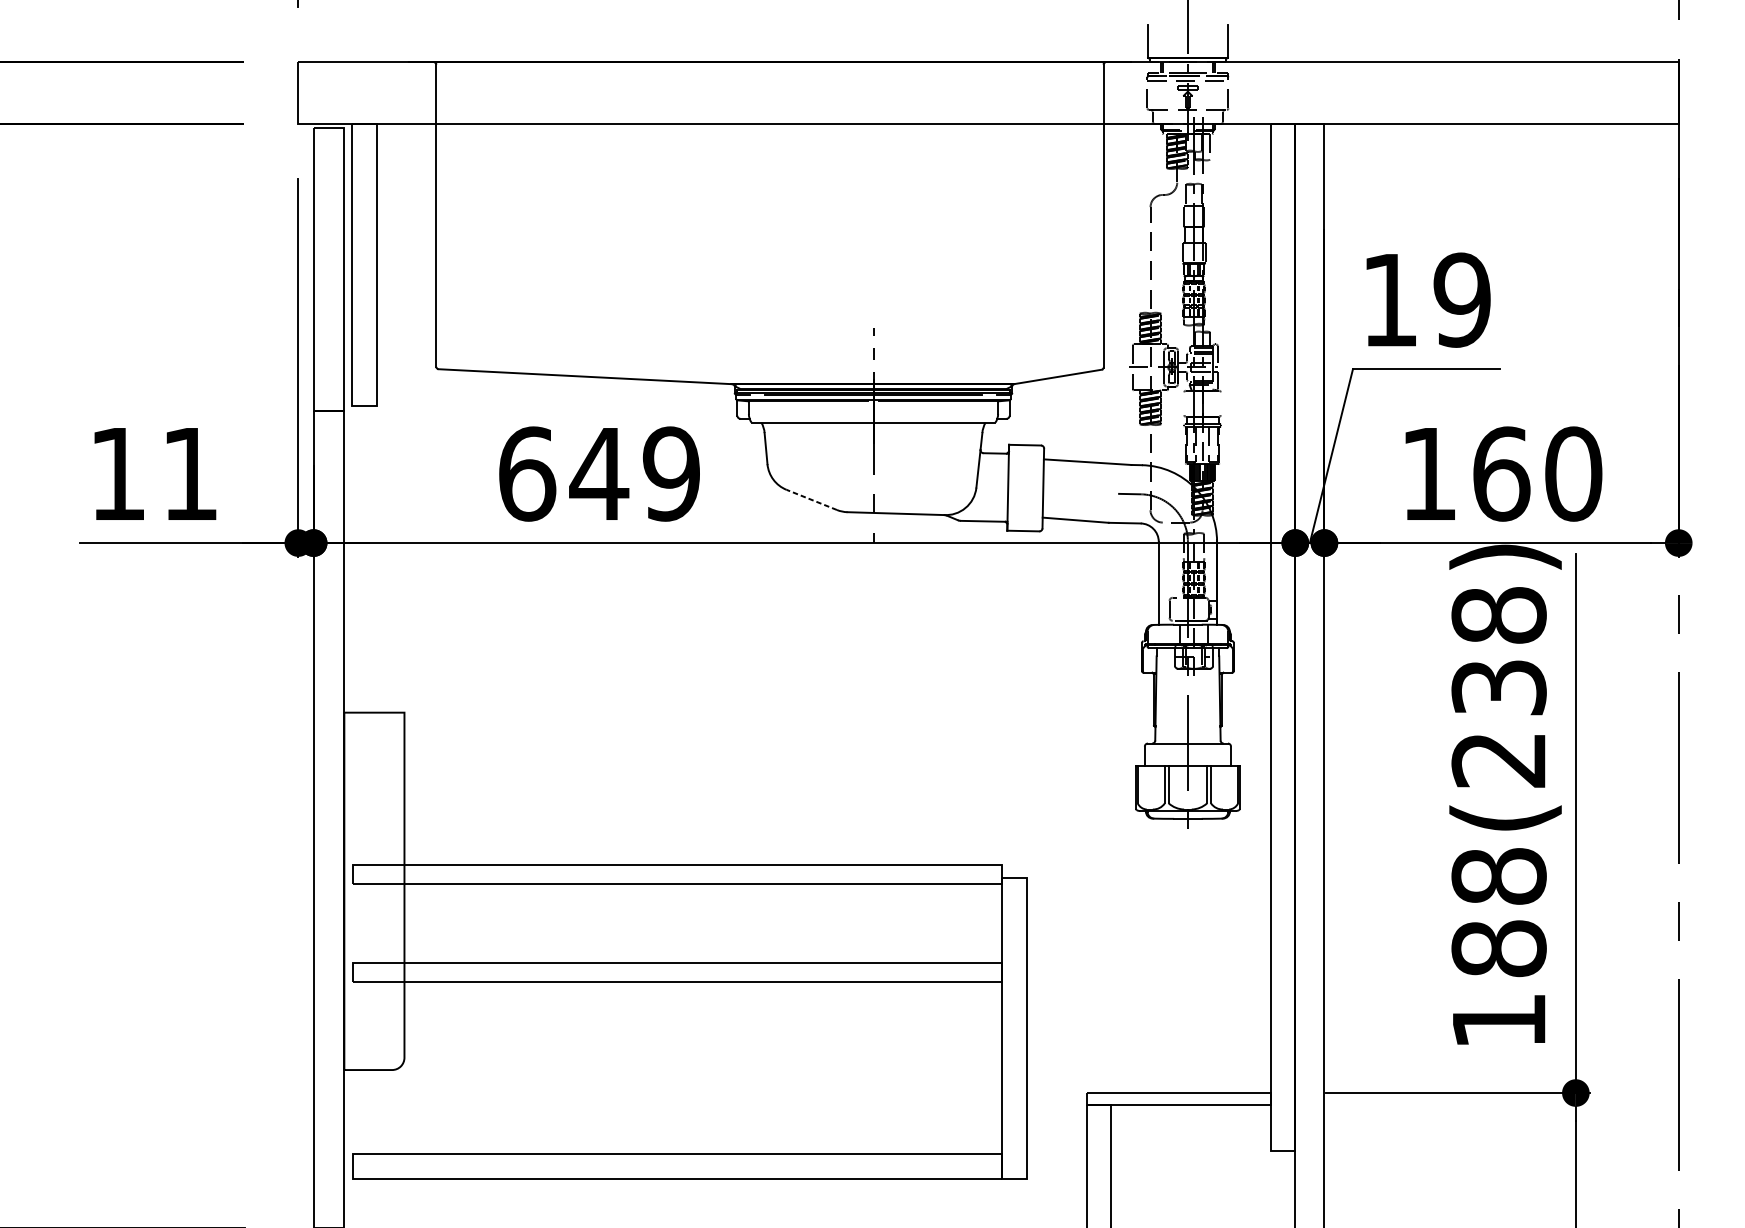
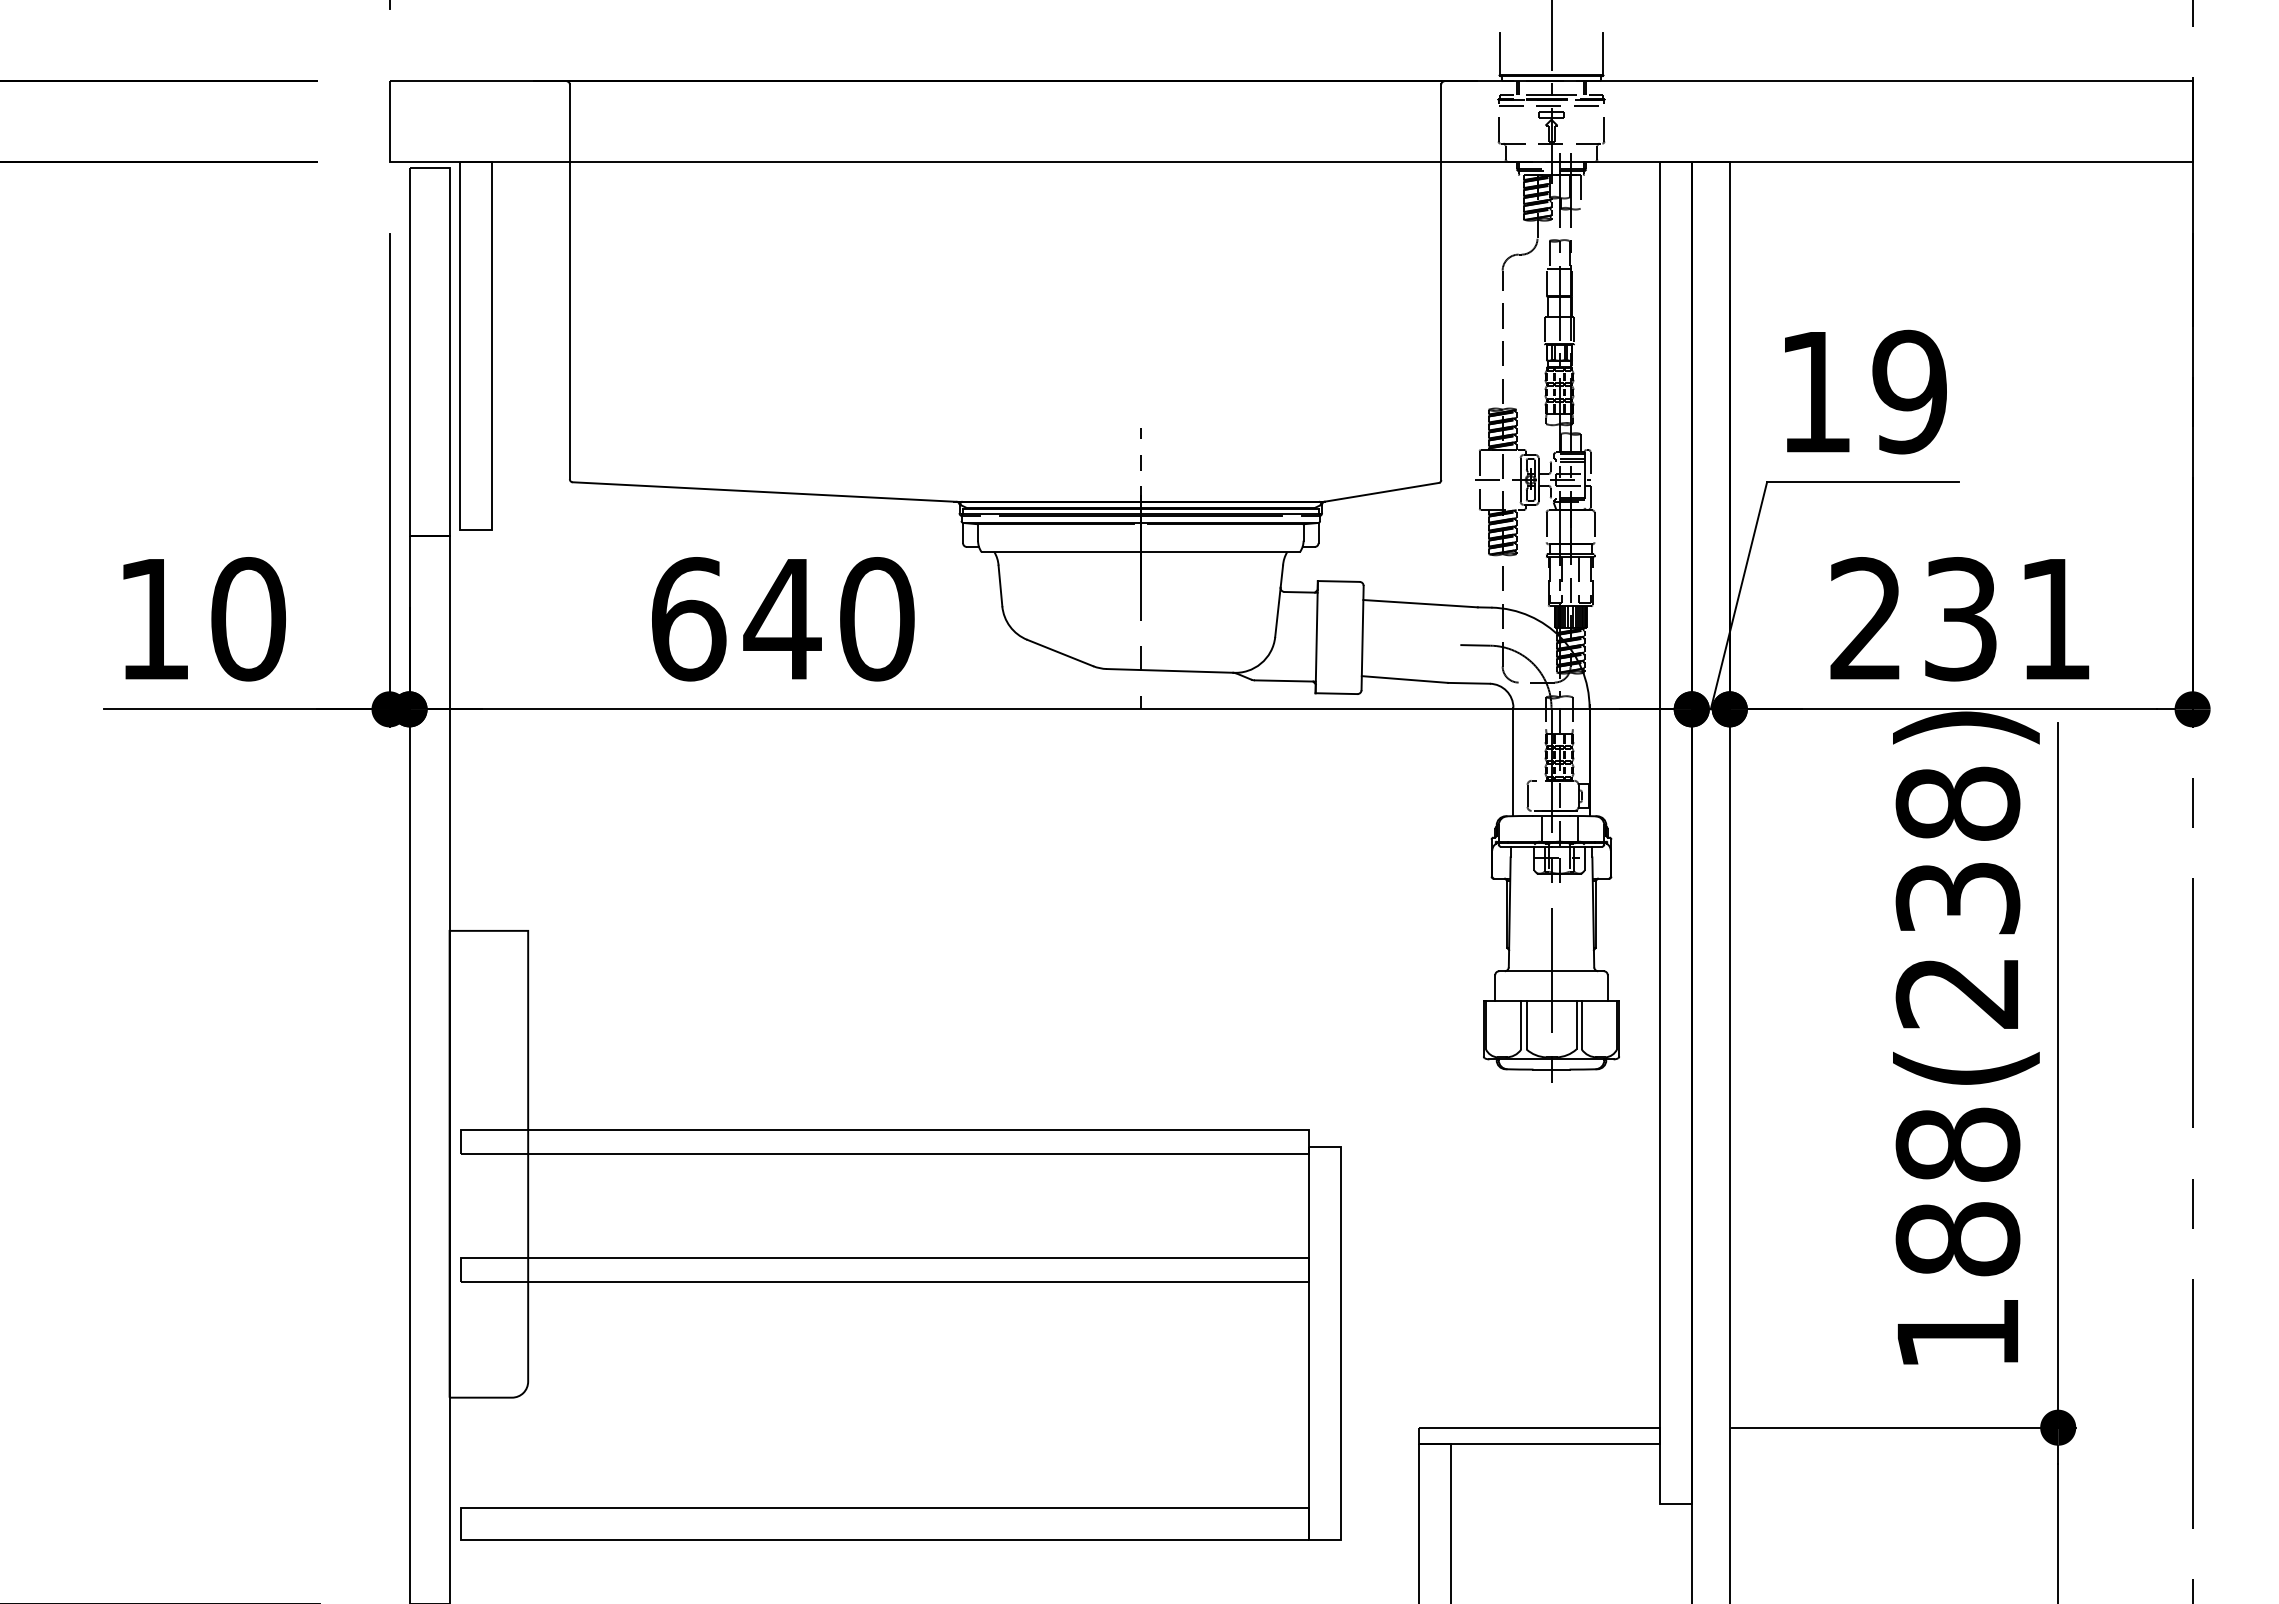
line: (1184, 403) -> (1546, 527), added
line: (1220, 403) -> (1594, 527), added
text: (190, 474) -> (248, 619), 11 -> 10
text: (671, 474) -> (876, 619), 649 -> 640
text: (1501, 474) -> (1961, 619), 160 -> 231
line: (811, 499) -> (1059, 652), dashed -> solid

